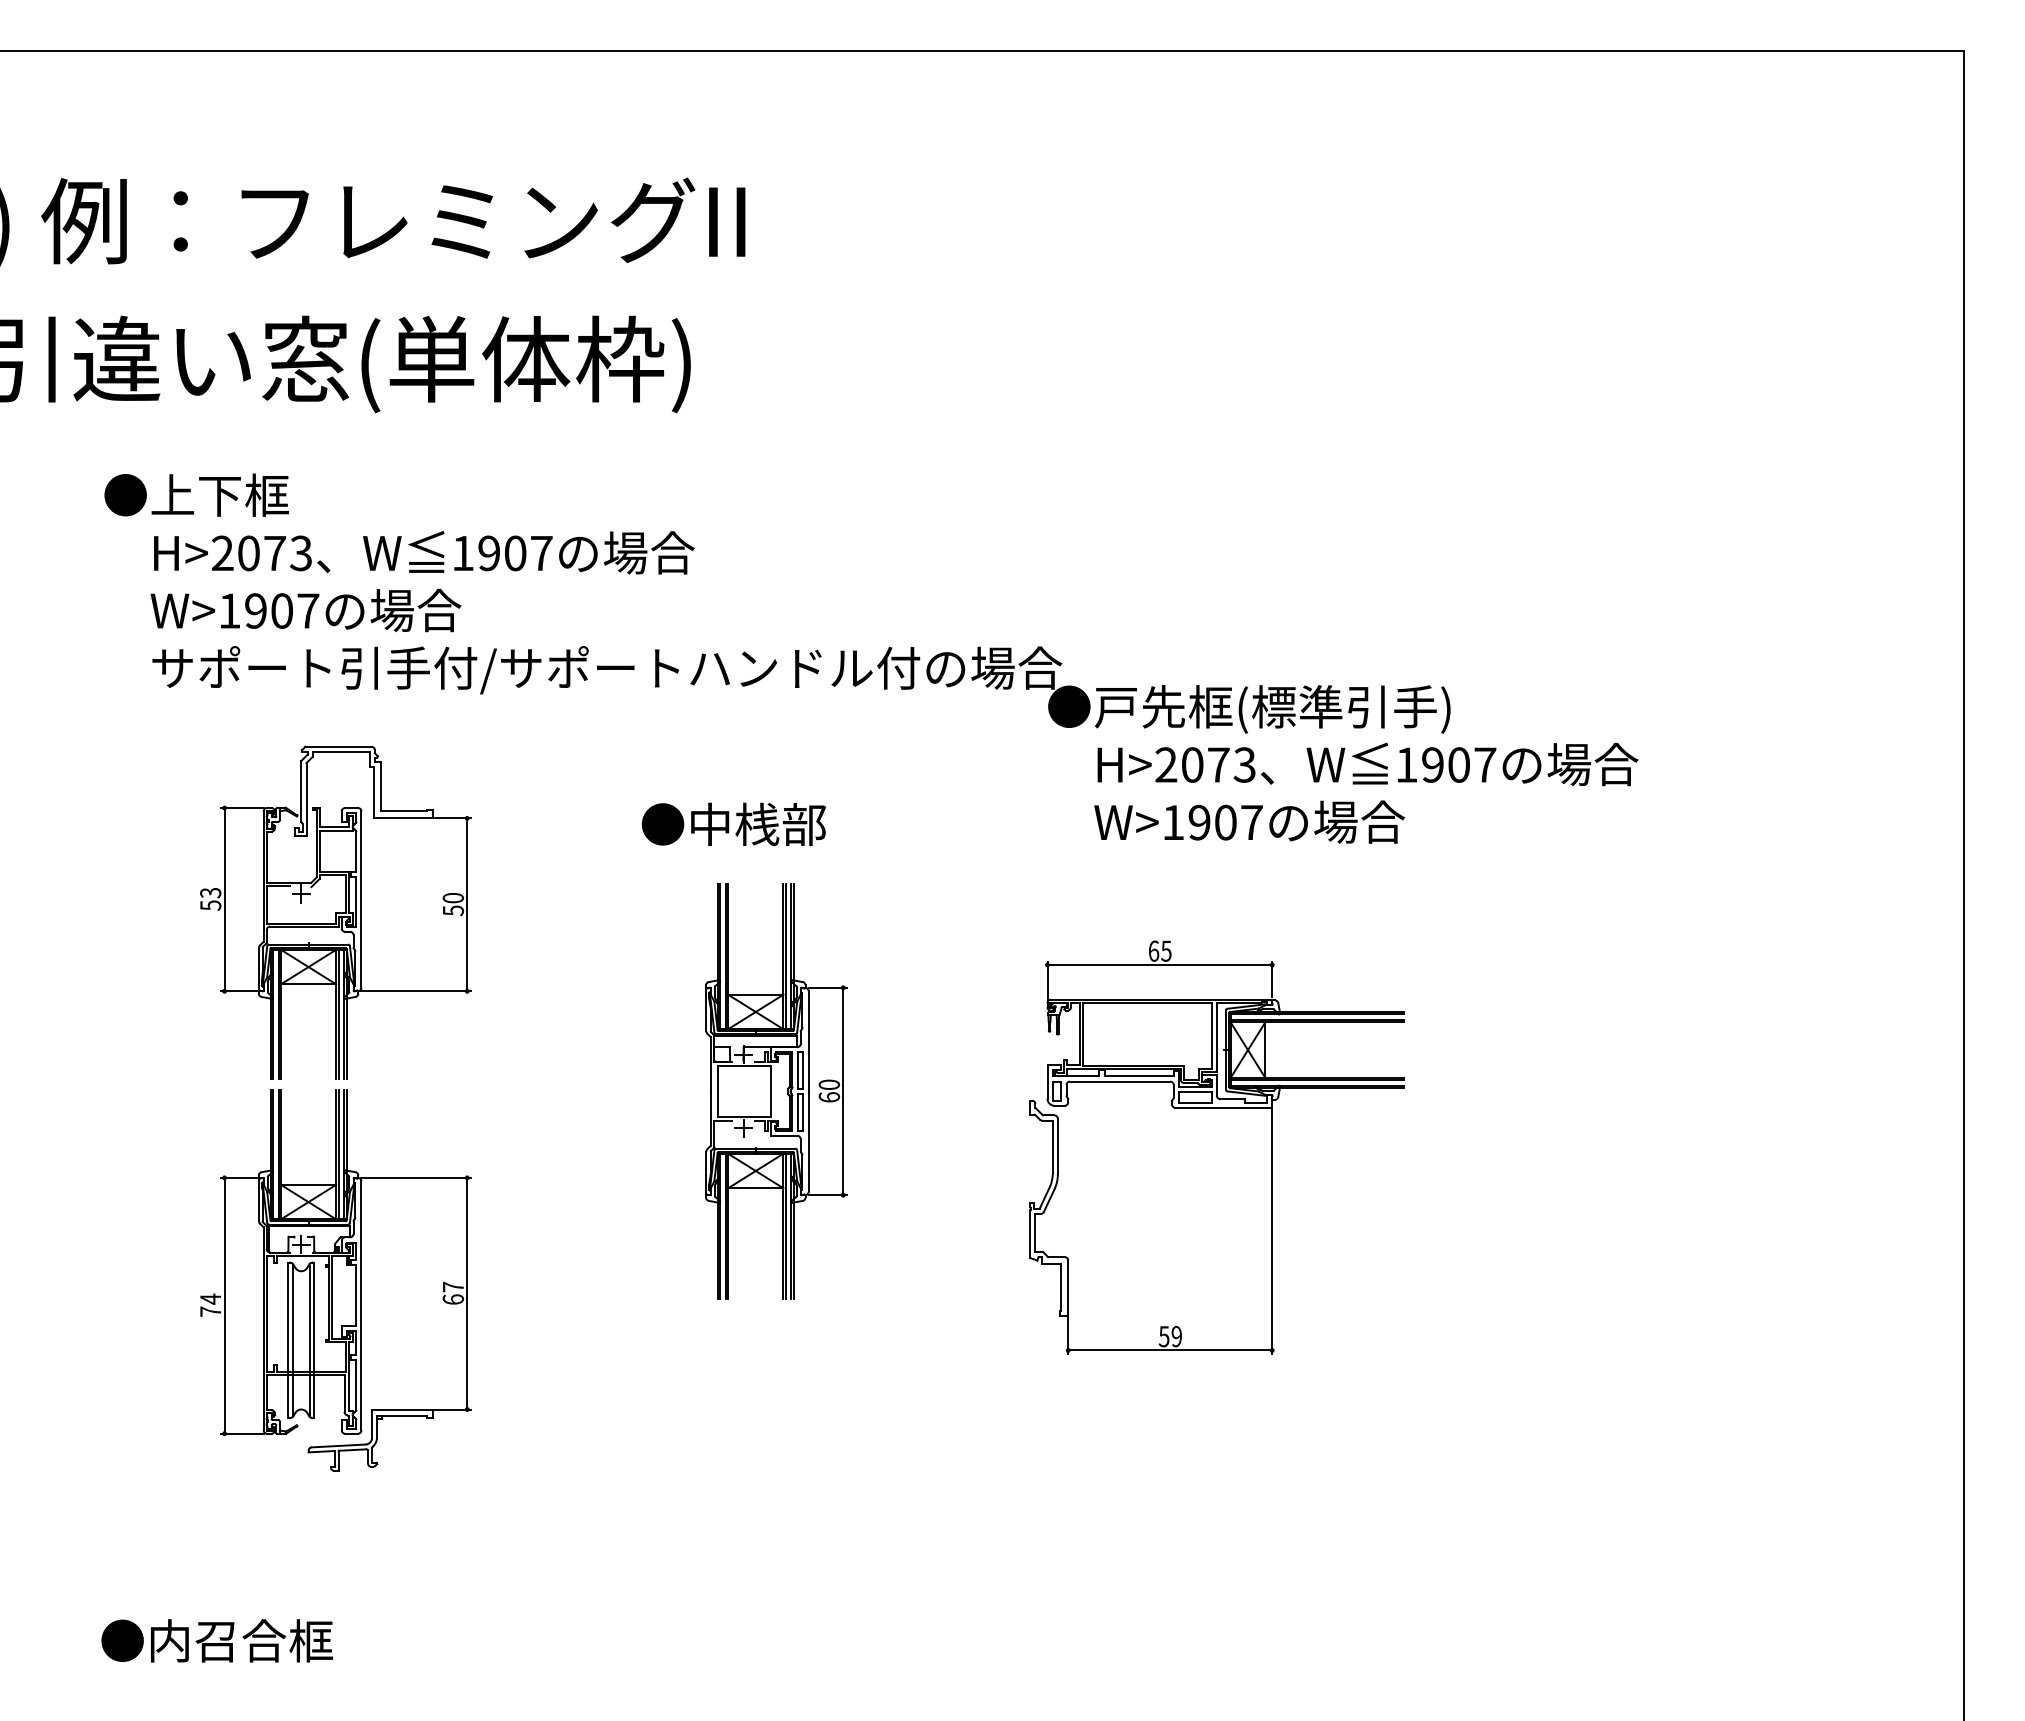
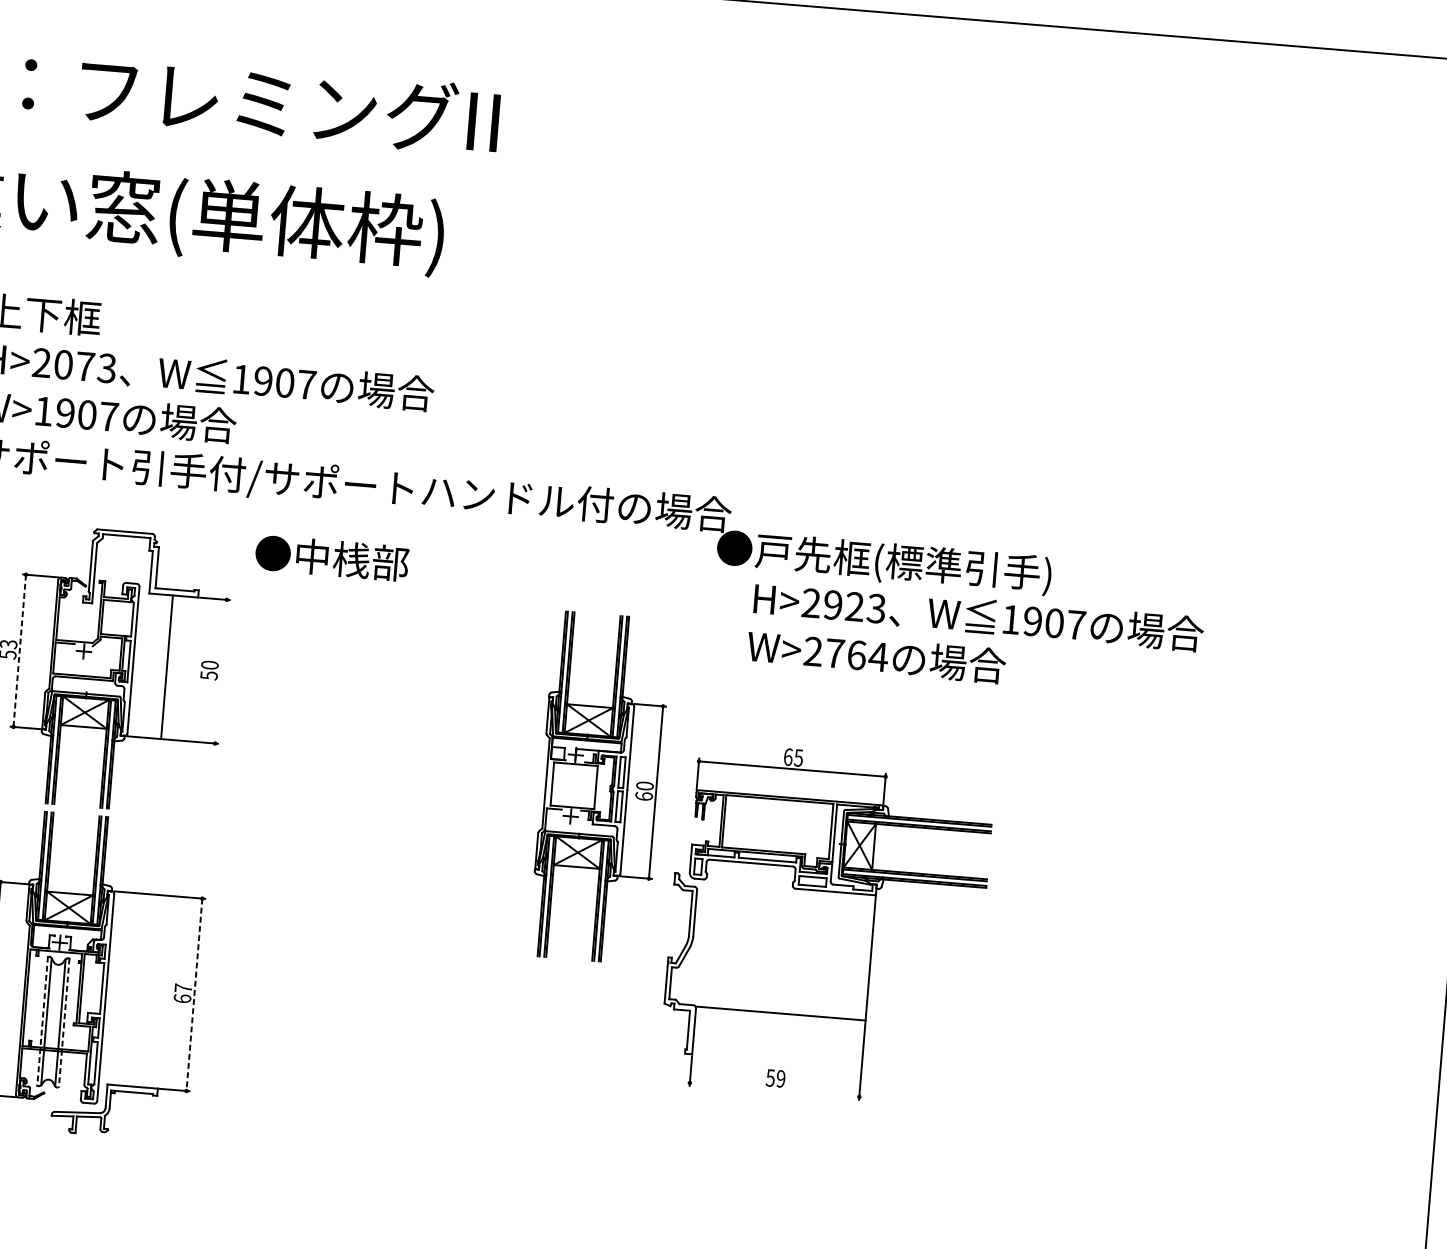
text: (1205, 764) -> (843, 605), H>2073 -> H>2923
text: (1212, 822) -> (845, 654), W>1907 -> W>2764
text: (733, 824) -> (331, 558), moved
line: (224, 899) -> (19, 650), solid -> dashed
line: (467, 904) -> (167, 667), moved
part: (776, 1091) -> (600, 787), moved
line: (467, 1293) -> (194, 994), solid -> dashed
line: (288, 1340) -> (42, 1021), solid -> dashed
line: (314, 1340) -> (64, 1023), solid -> dashed
line: (1170, 1350) -> (781, 1013), moved

